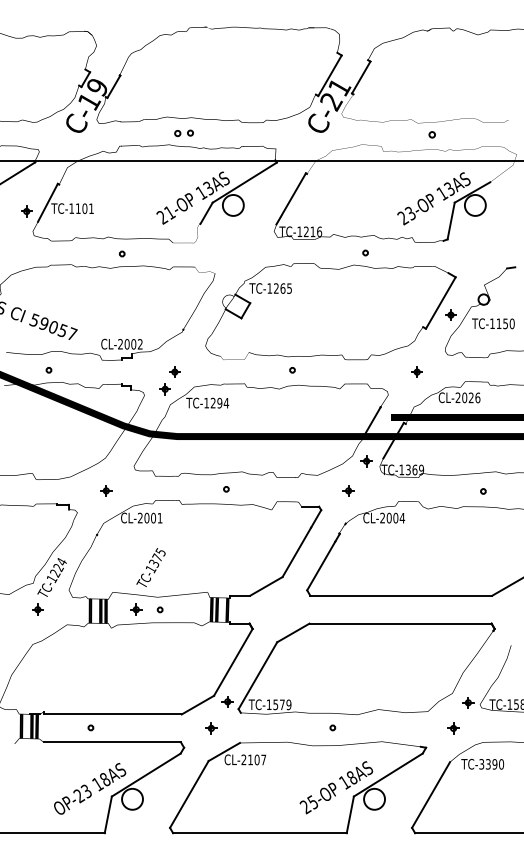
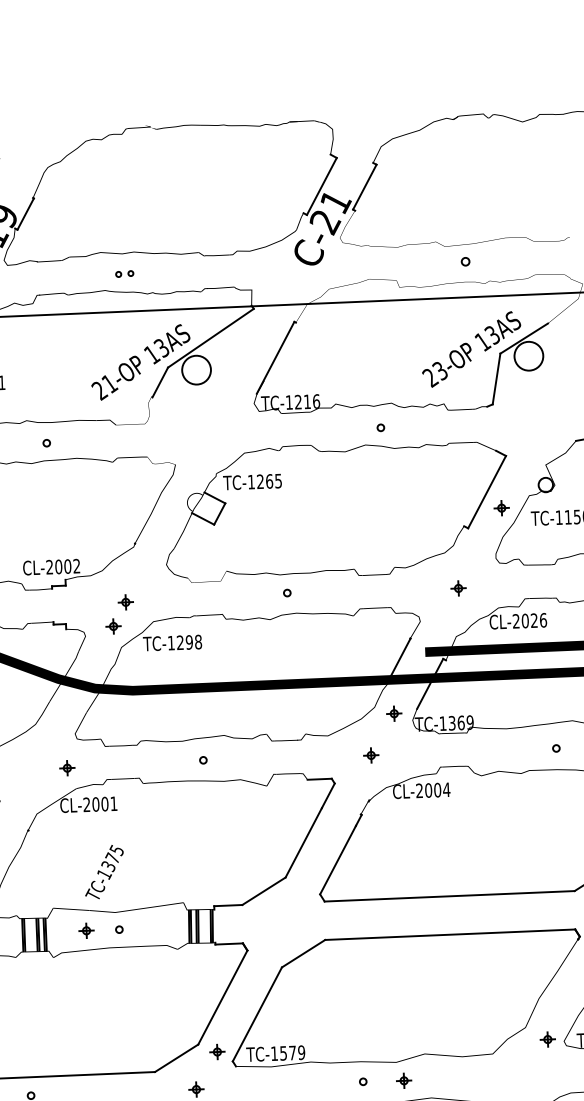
part: (183, 133) -> (123, 274), size x0.7
text: (226, 402) -> (198, 641), TC-1294 -> TC-1298
part: (106, 490) -> (67, 767), moved
part: (453, 728) -> (404, 1080), moved

